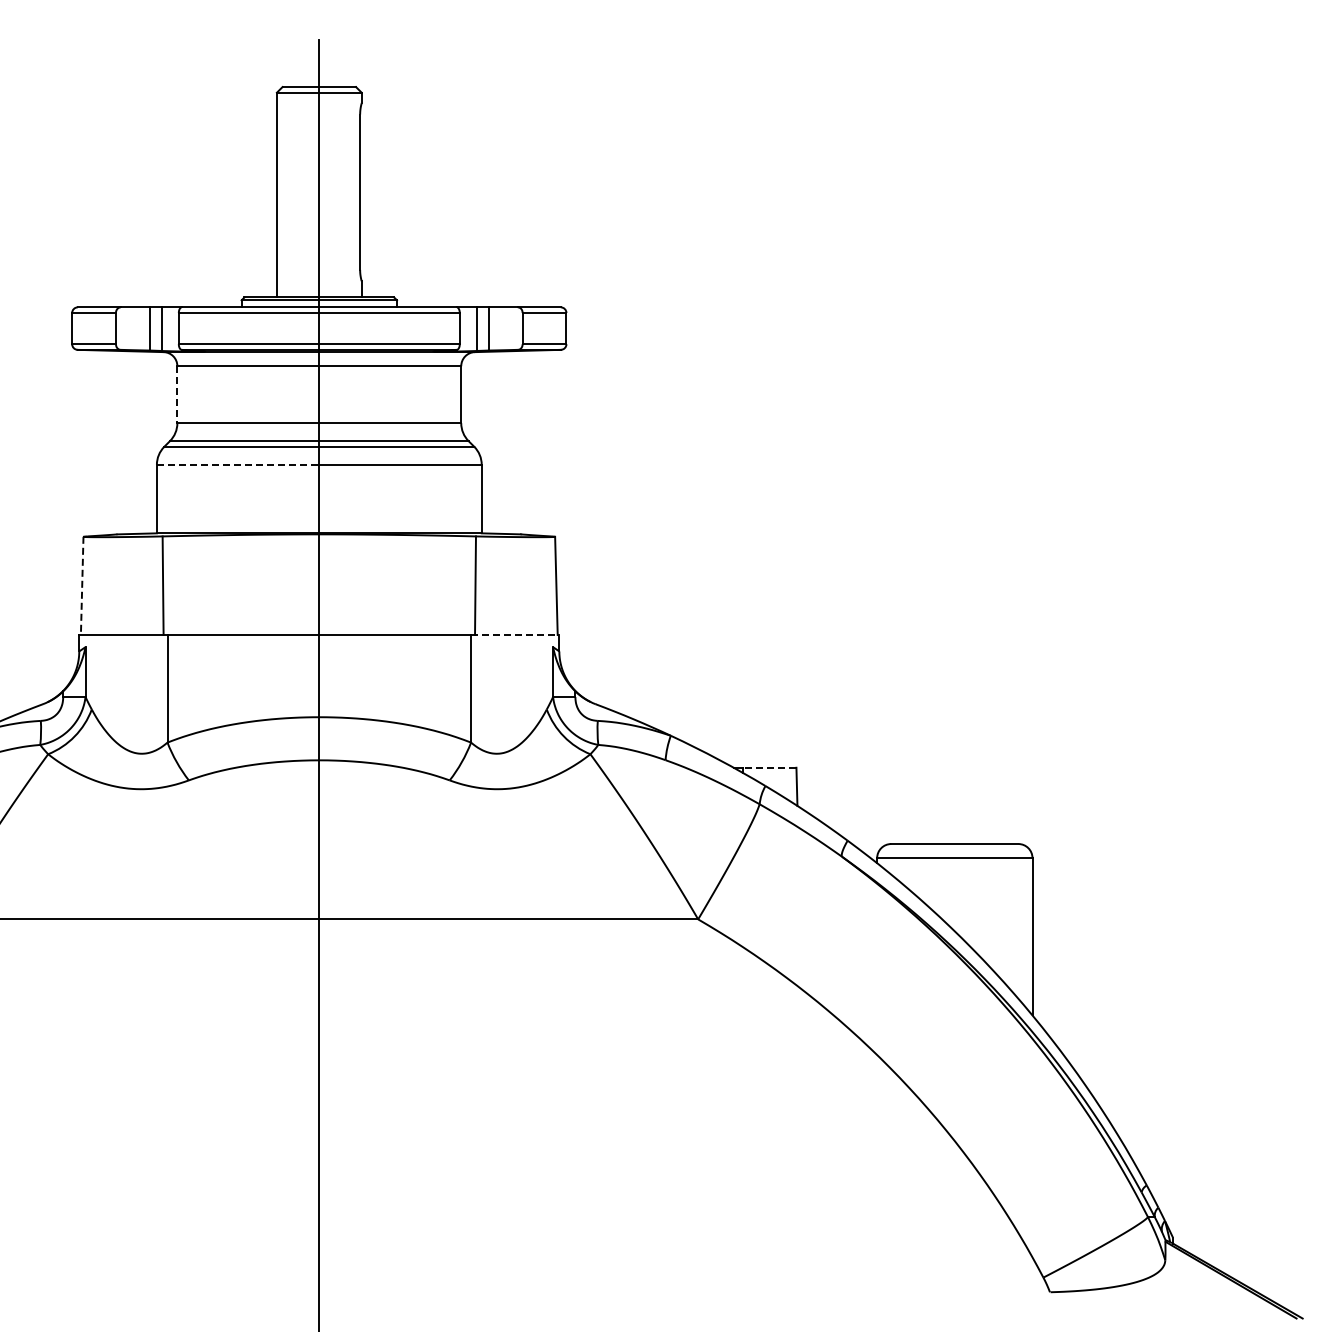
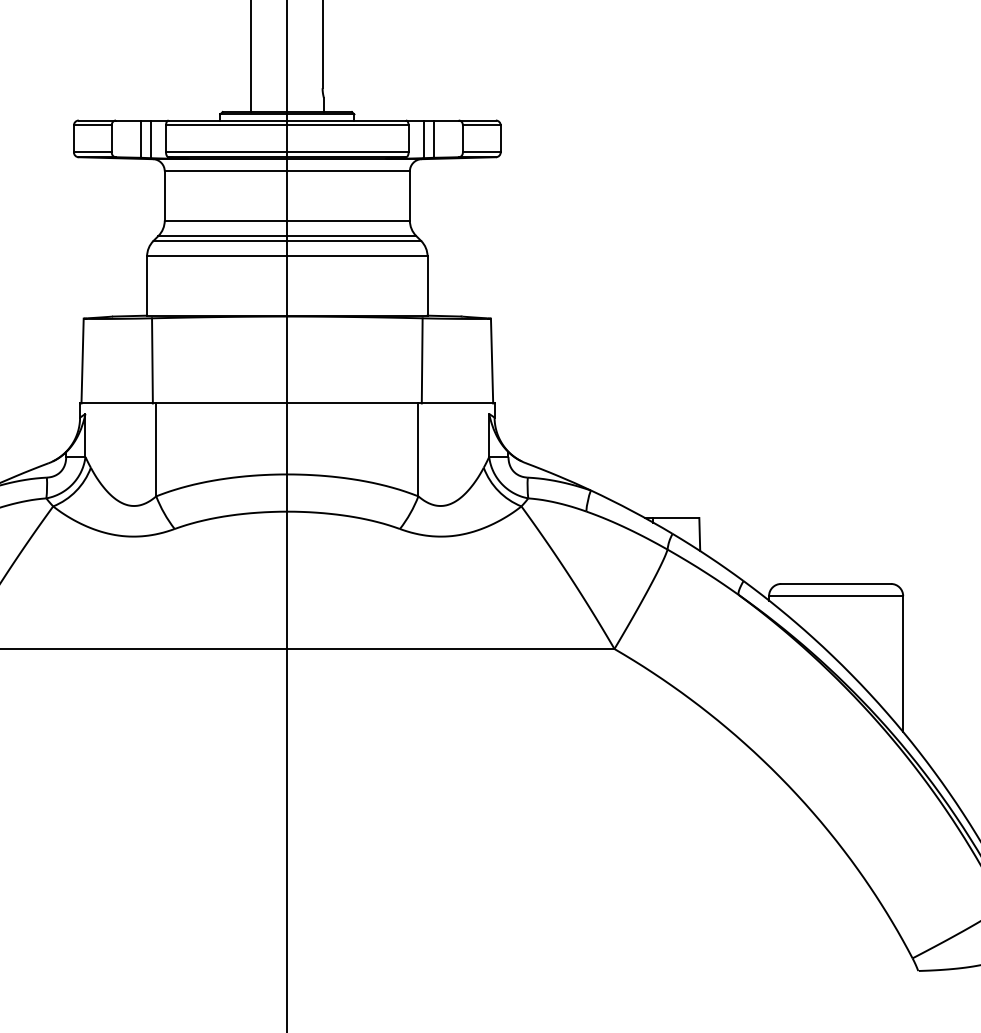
line: (177, 395) -> (164, 196), dashed -> solid
line: (238, 464) -> (217, 256), dashed -> solid
line: (82, 586) -> (82, 361), dashed -> solid
line: (515, 635) -> (456, 403), dashed -> solid
line: (769, 767) -> (676, 517), dashed -> solid

